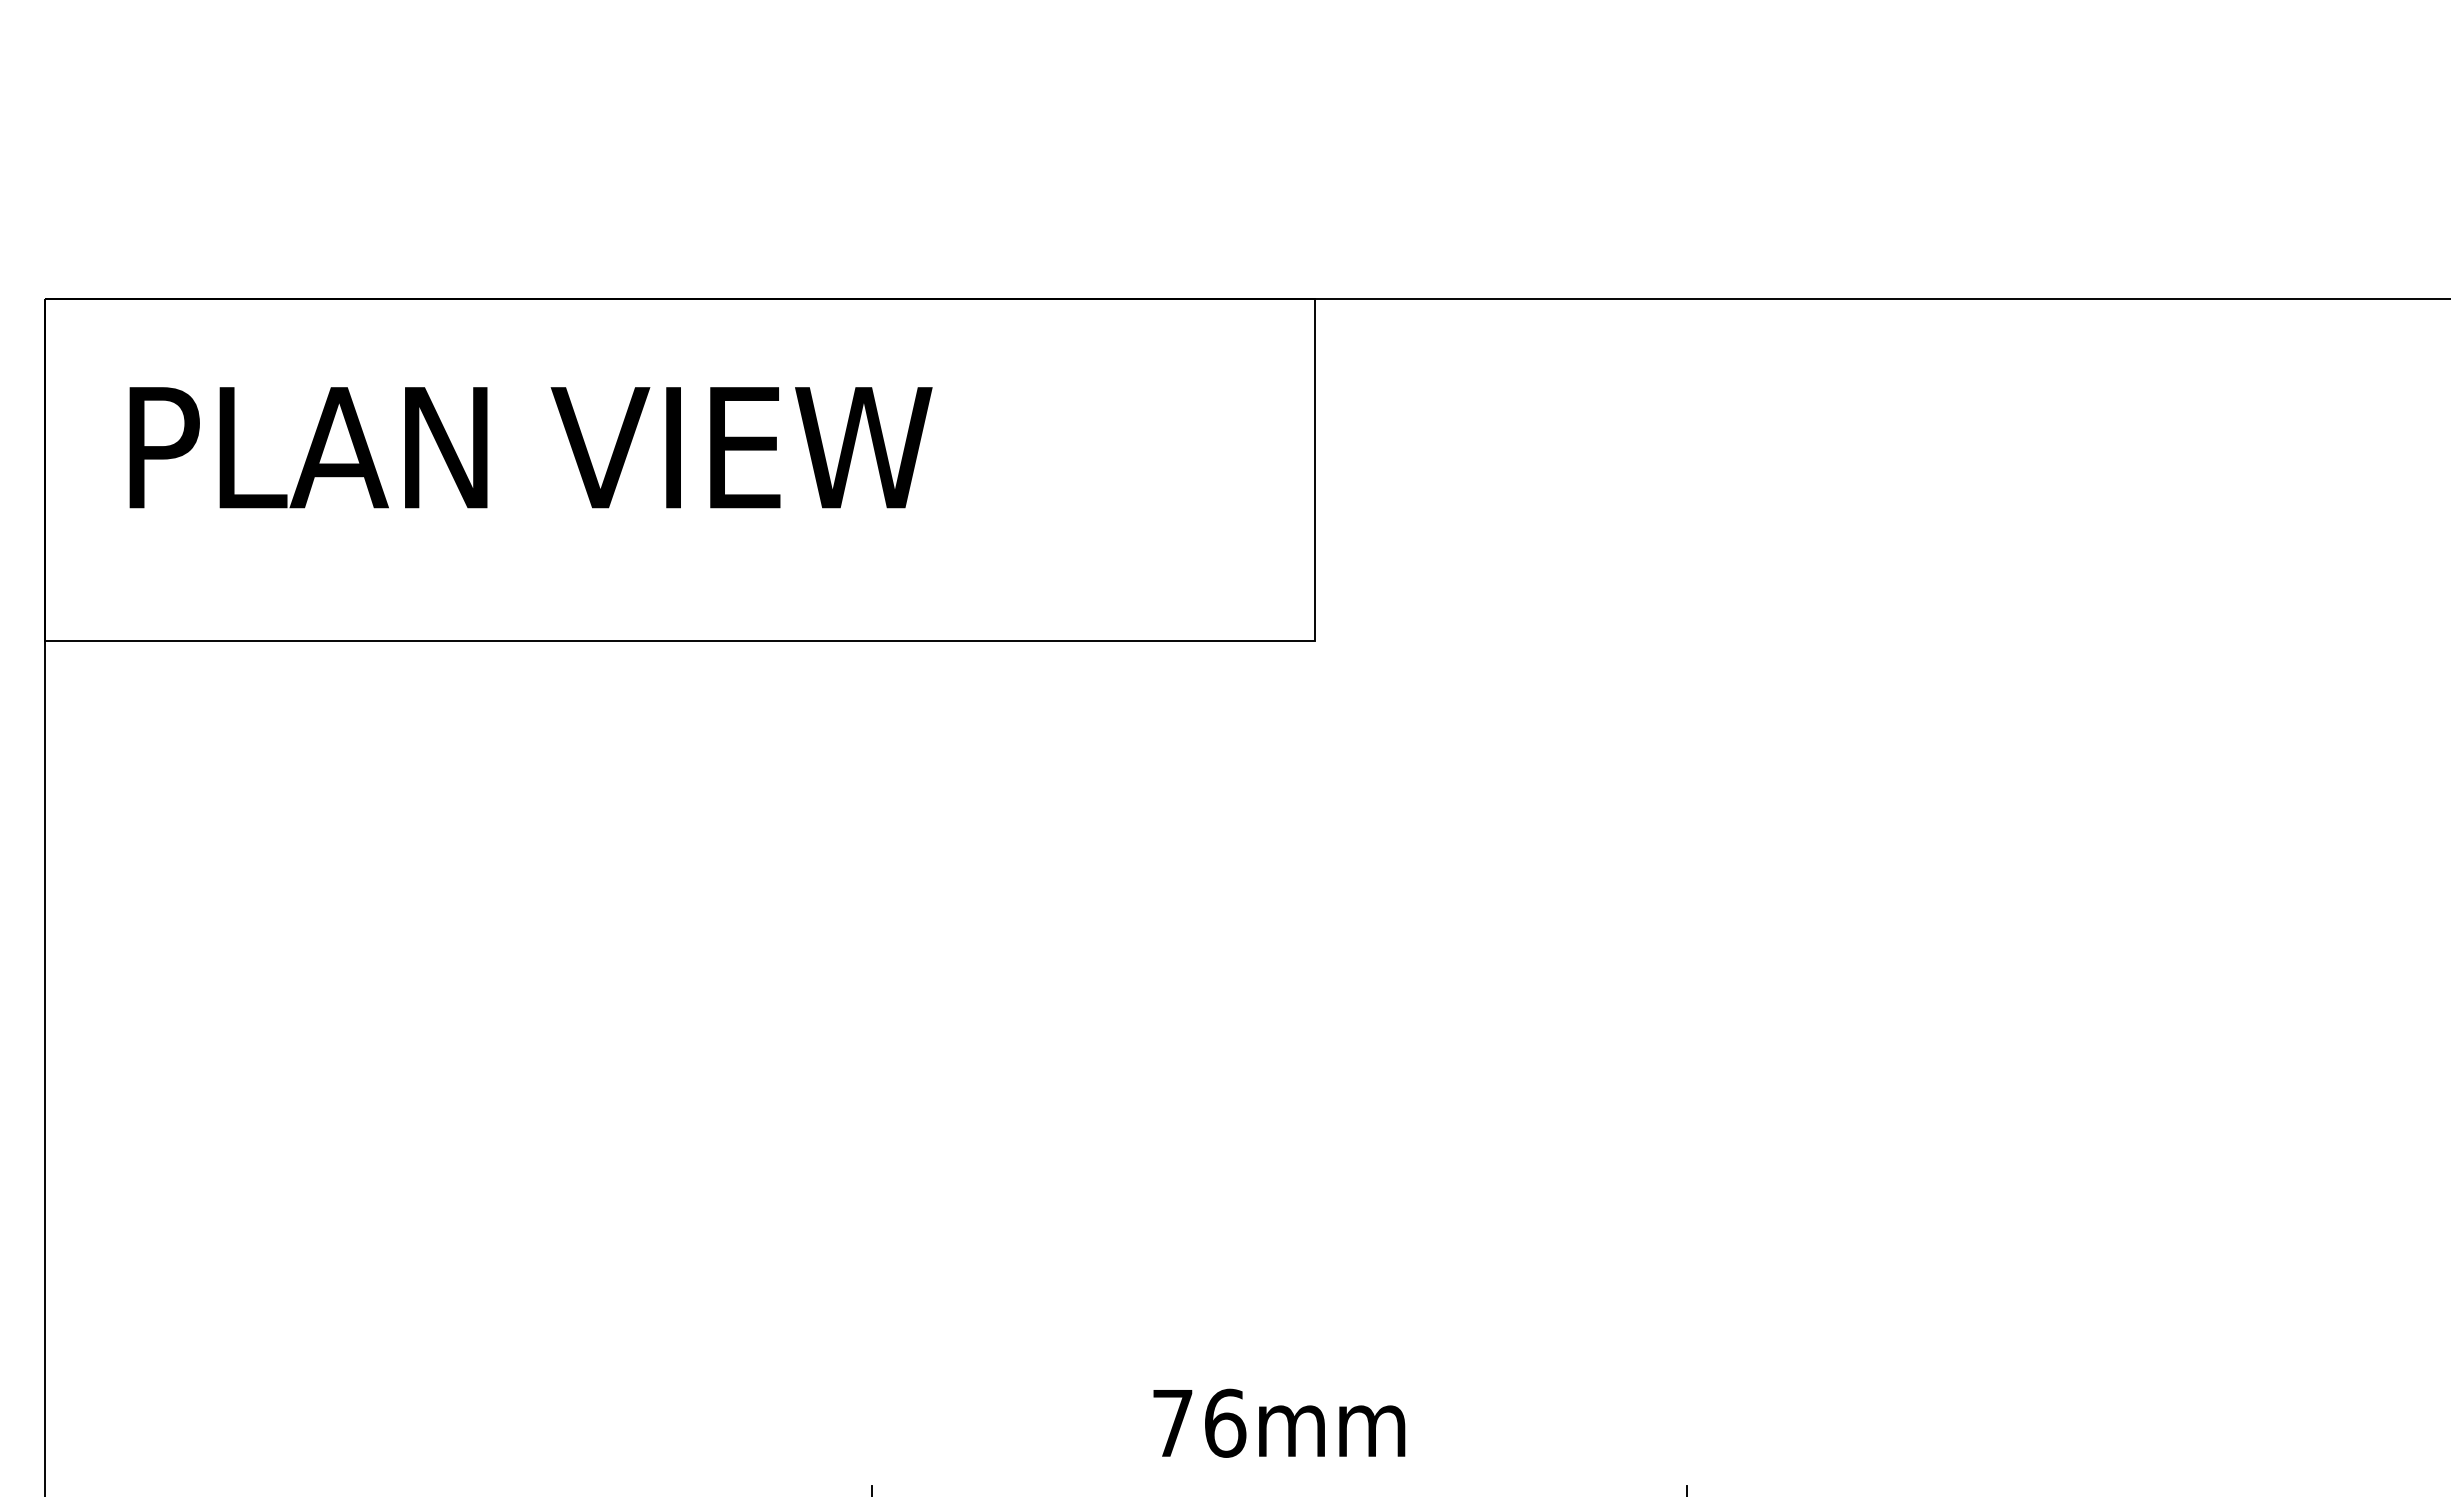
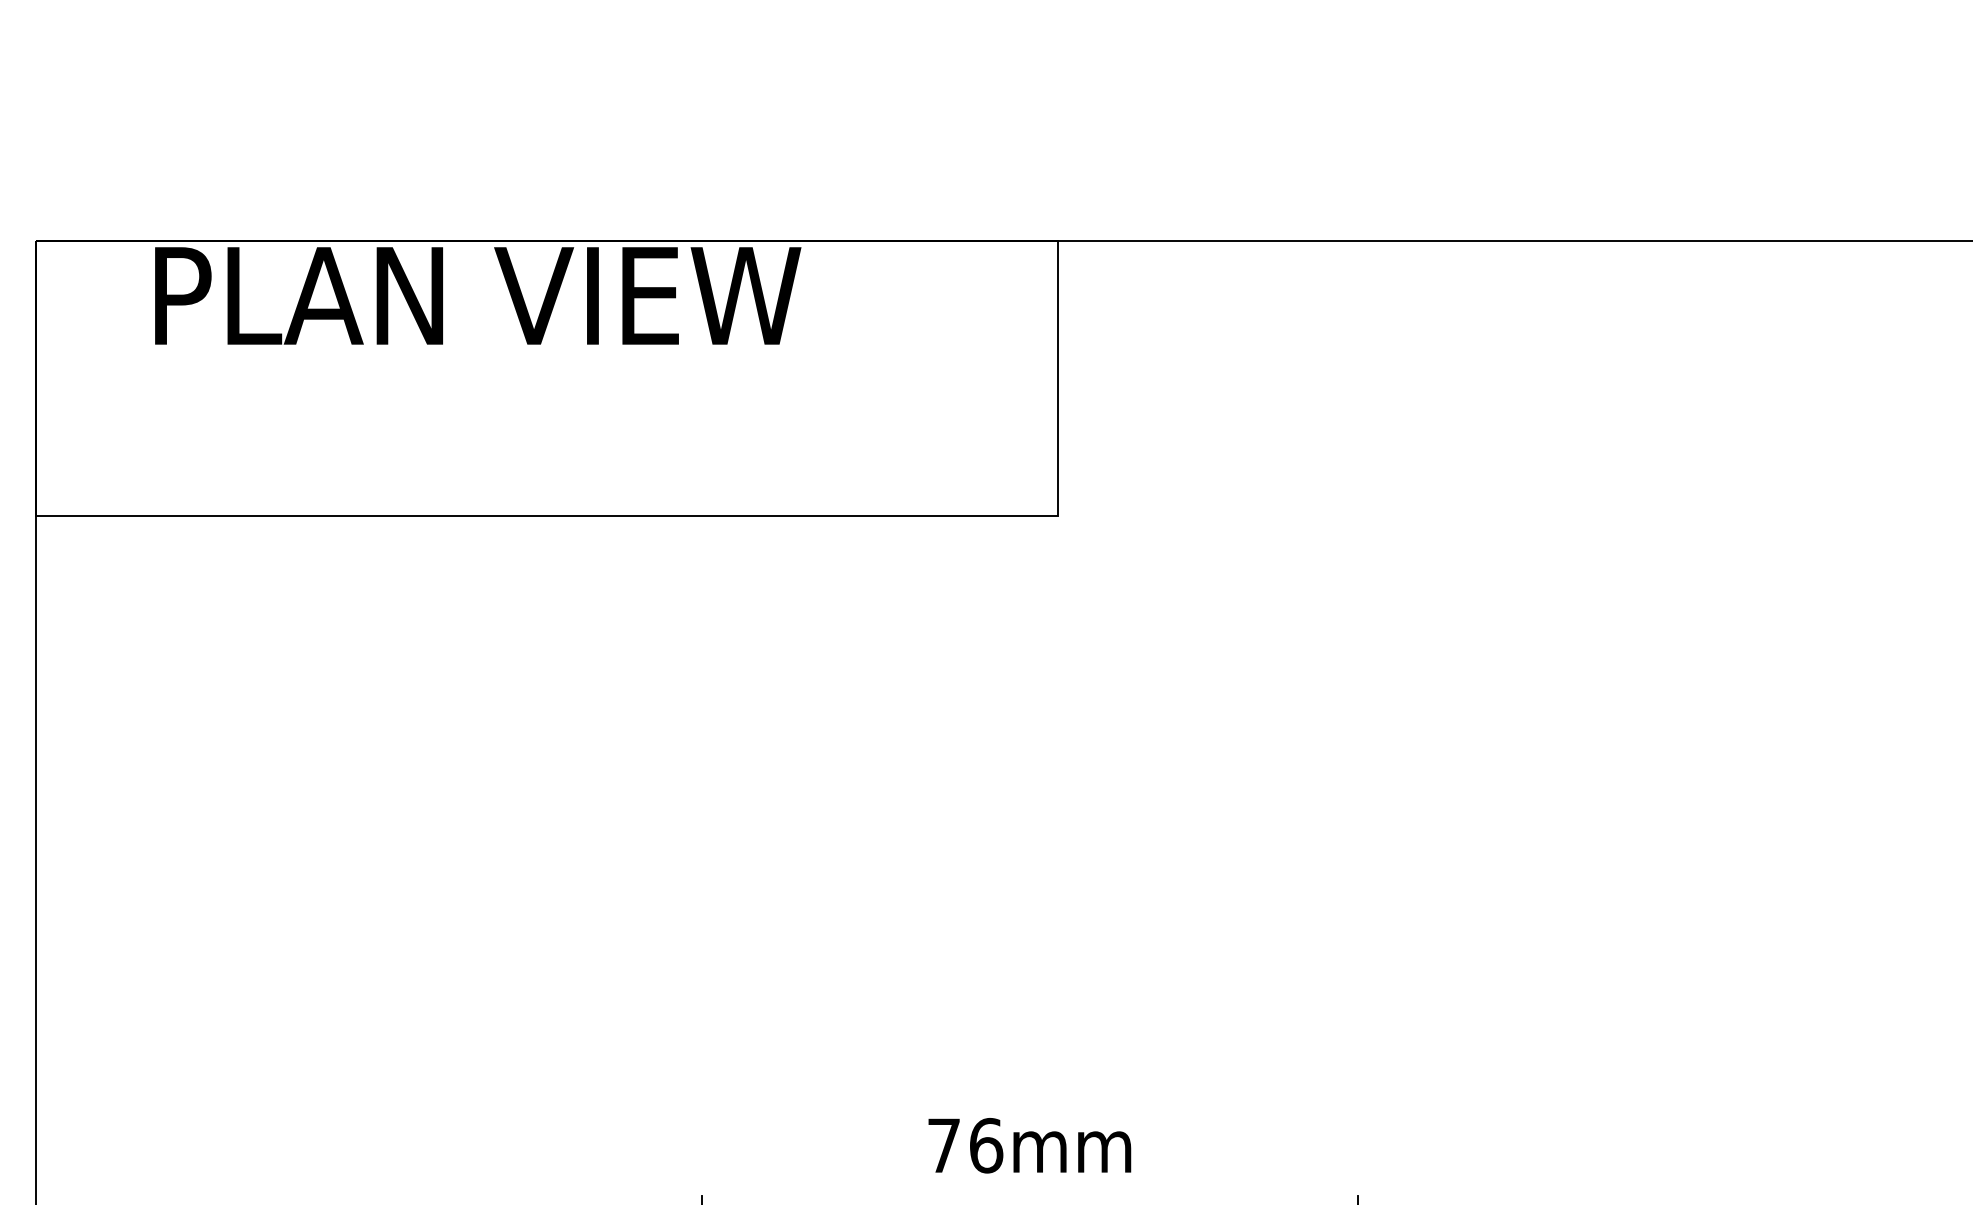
text: (530, 447) -> (477, 295), moved

